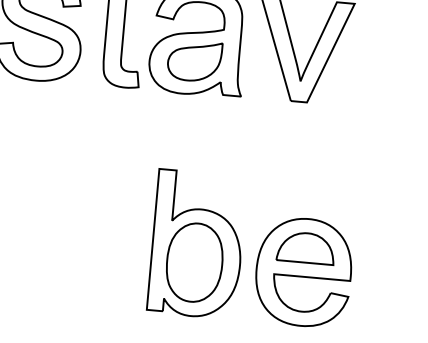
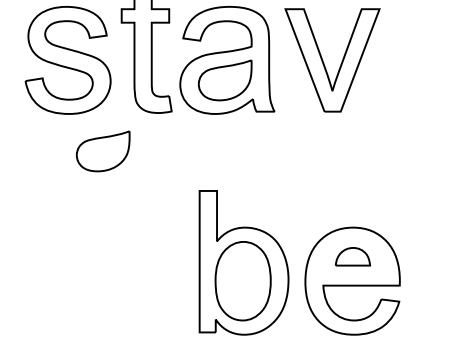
part: (66, 120) -> (102, 151), added
part: (305, 247) -> (352, 256), size x0.6

